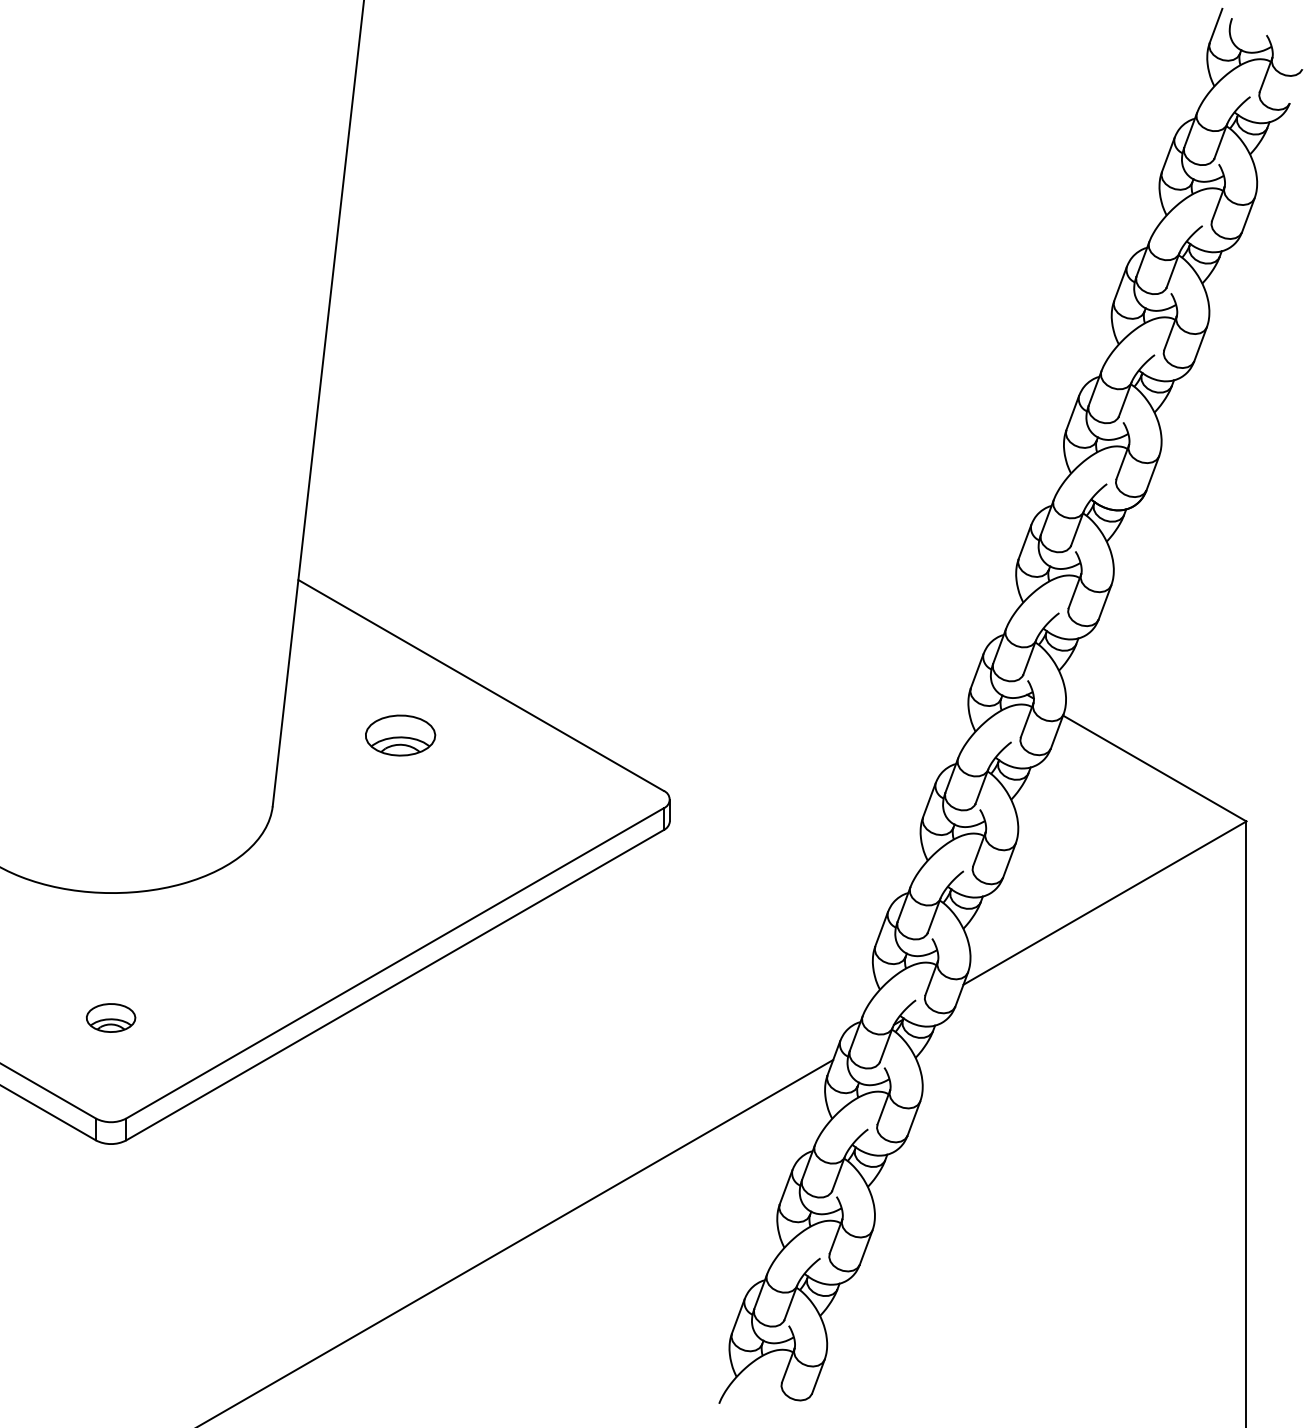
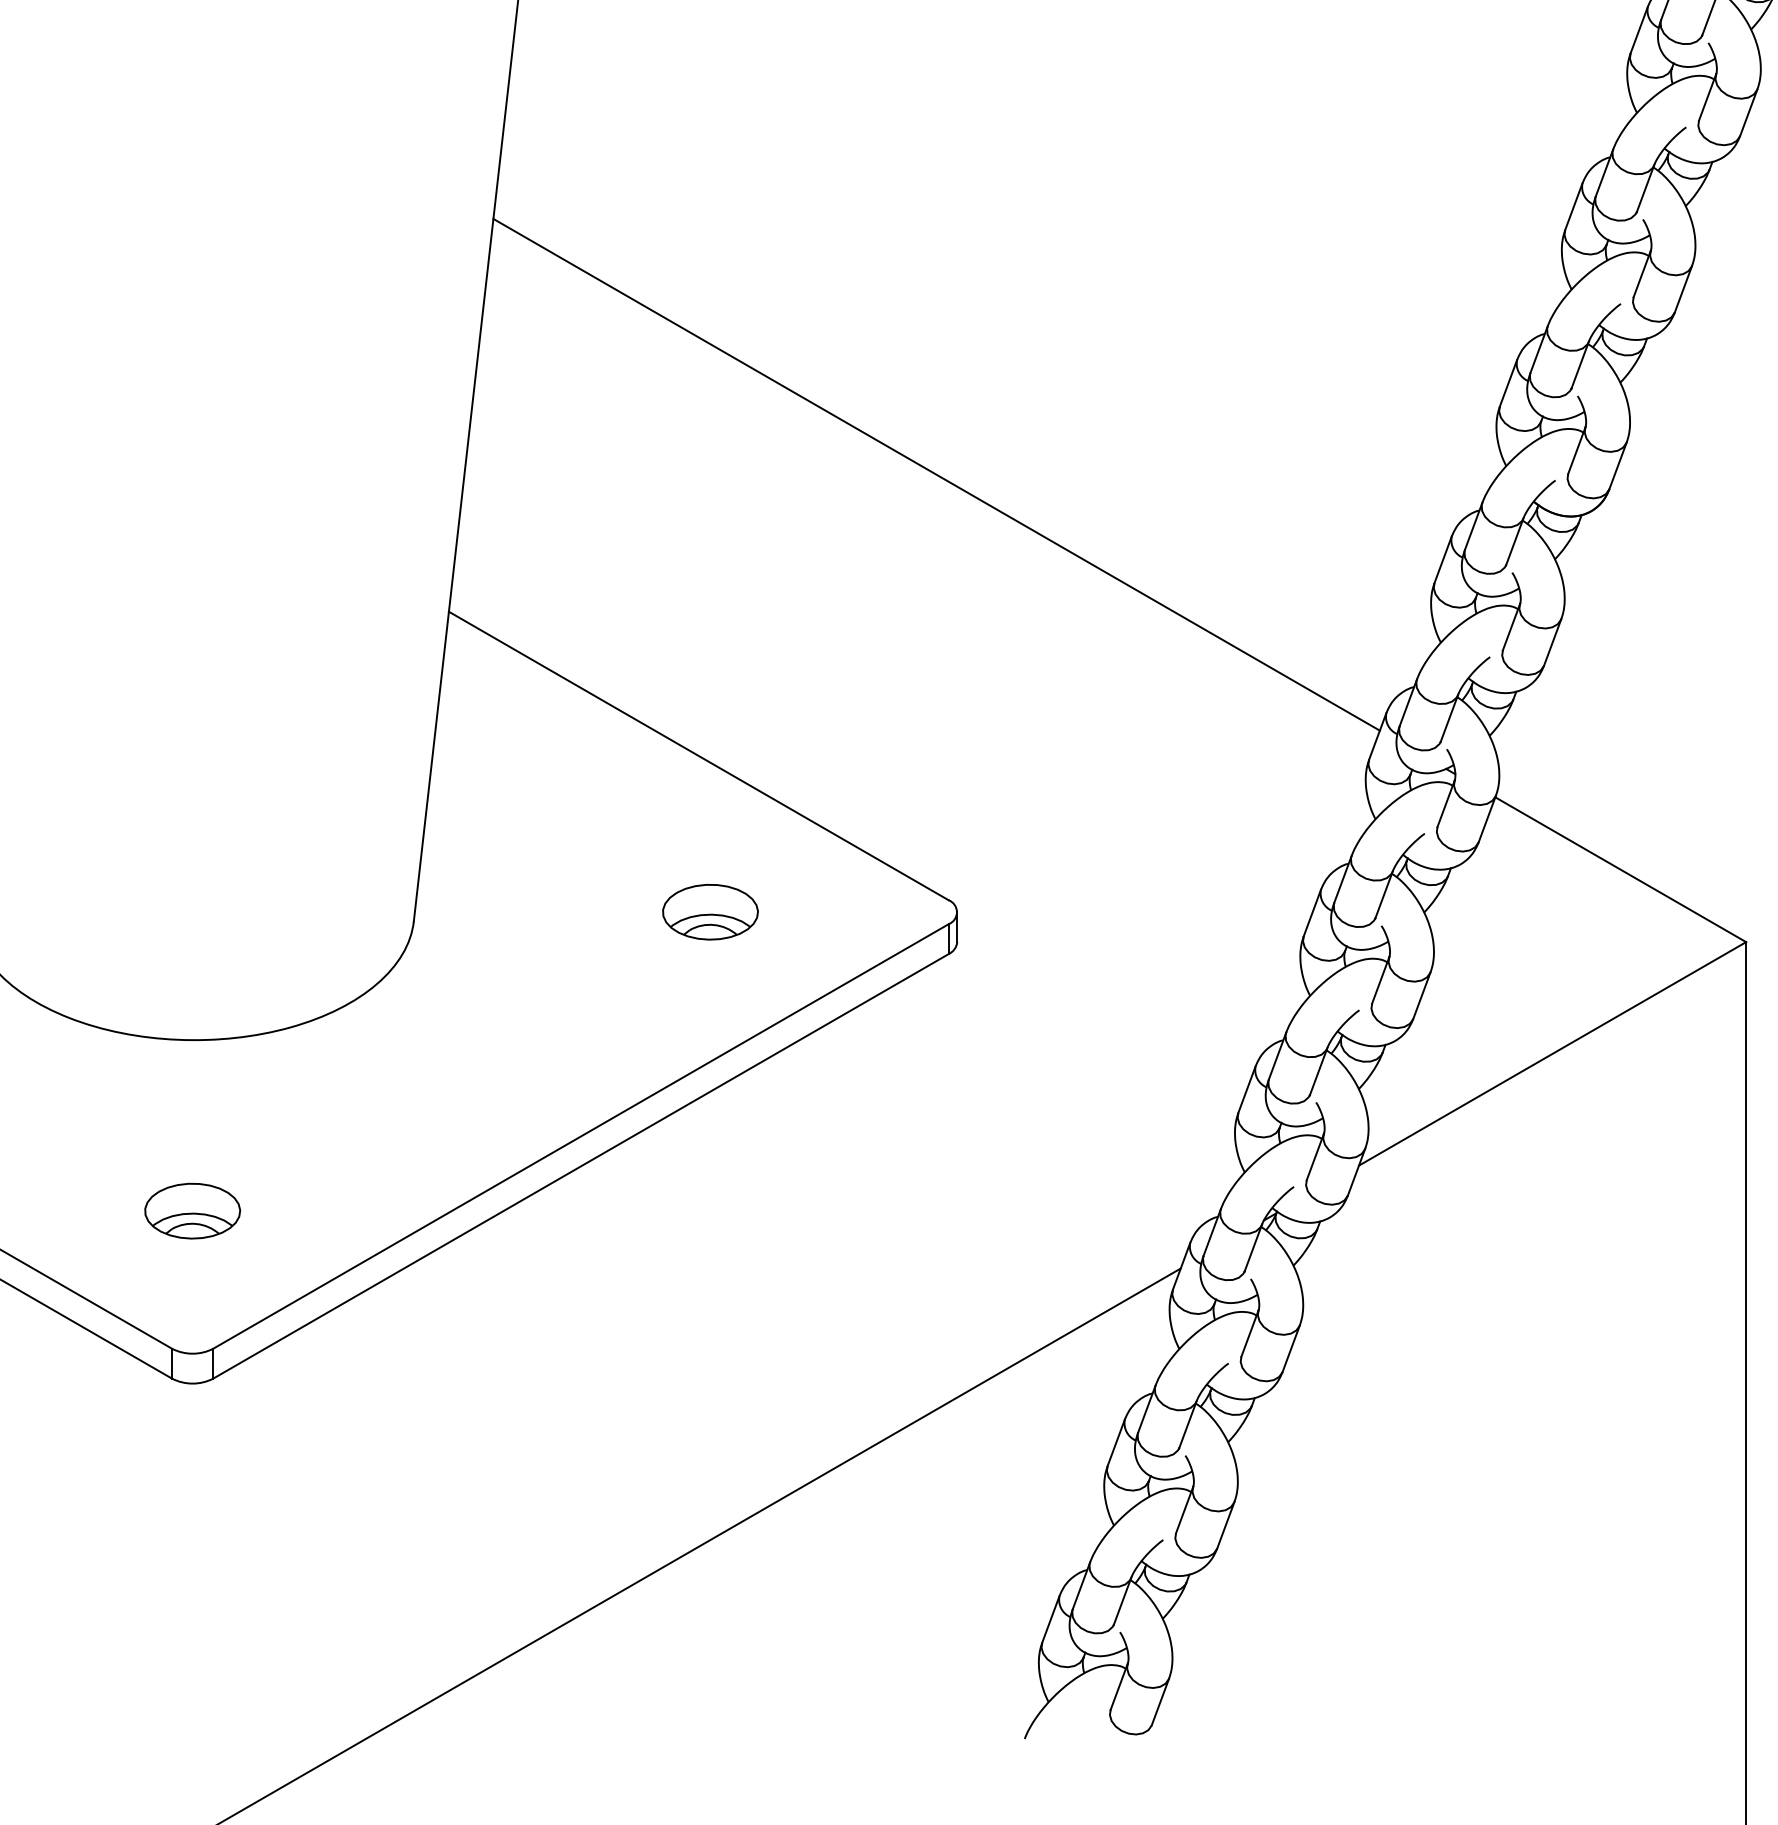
line: (654, 479) -> (936, 474), added
part: (400, 735) -> (710, 912), moved
part: (110, 1017) -> (191, 1210), size x1.43

